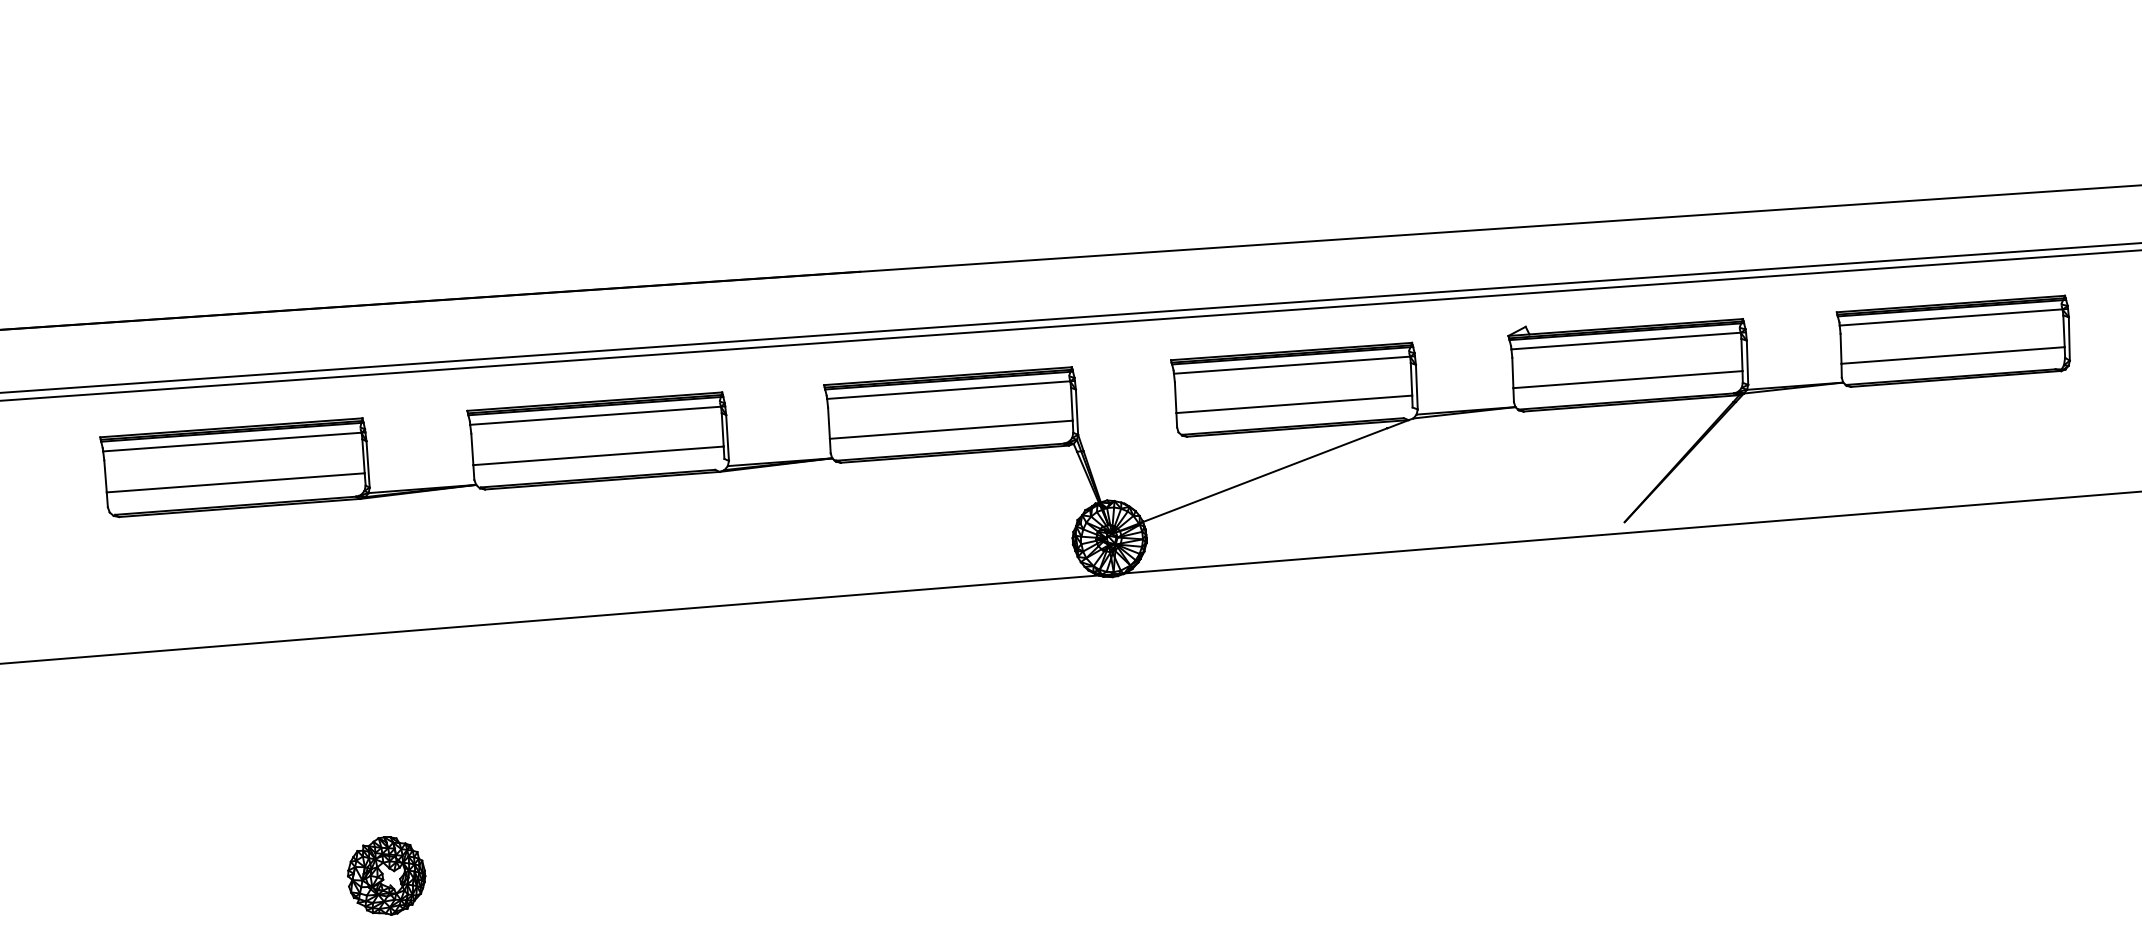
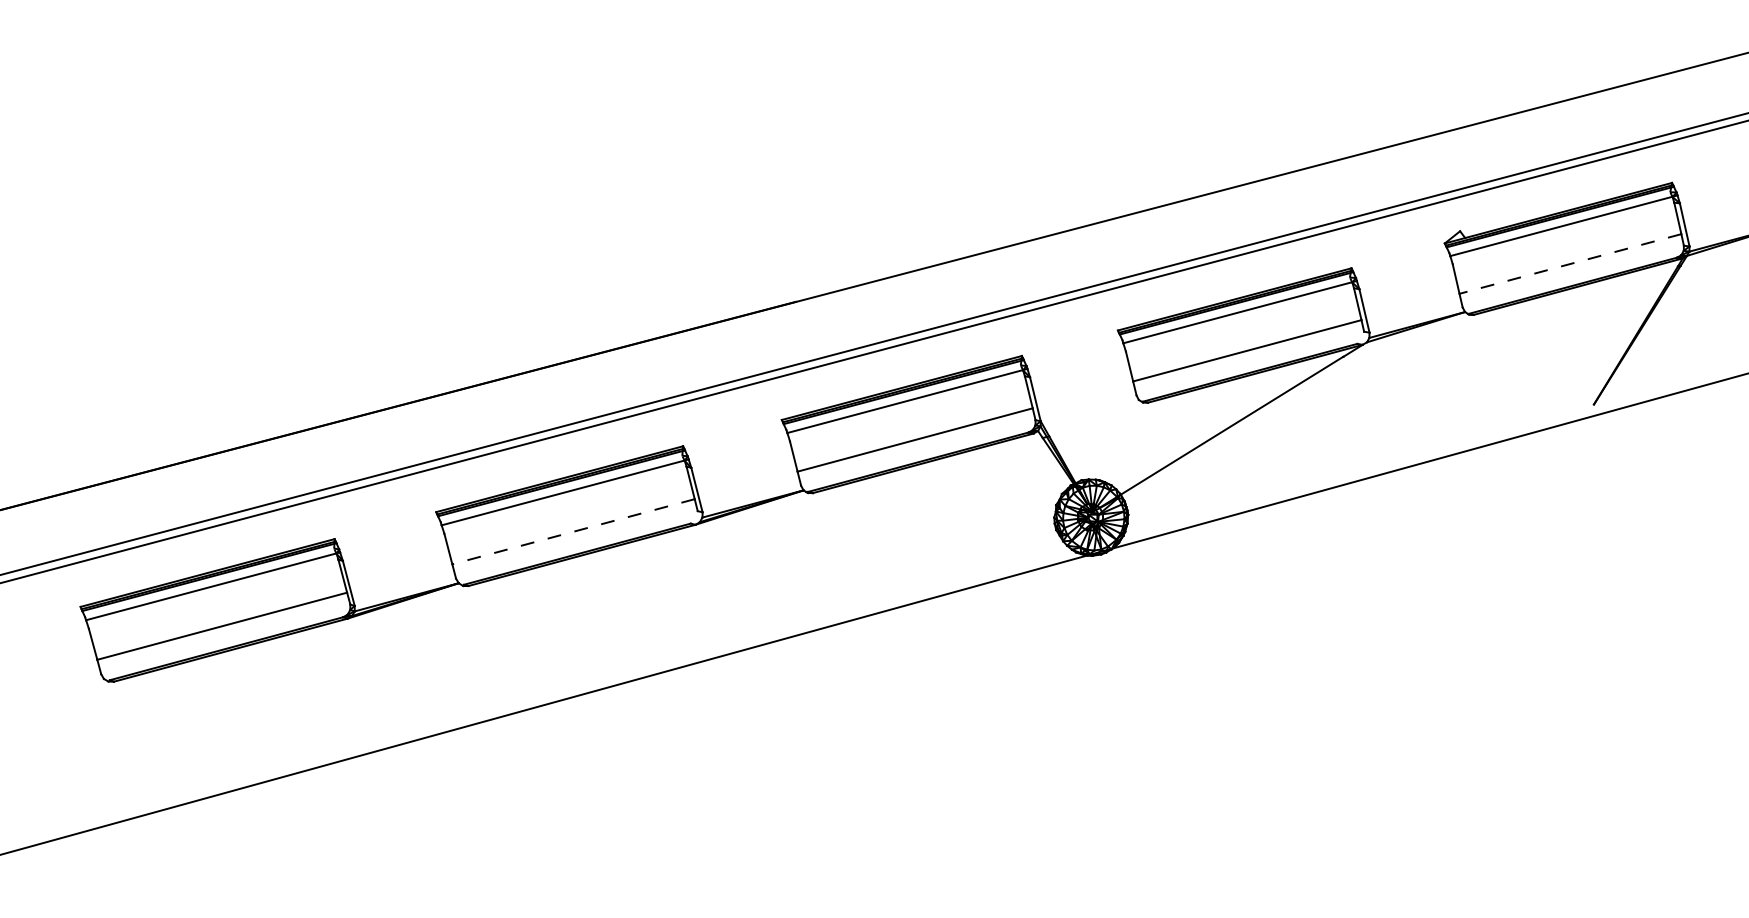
line: (1627, 379) -> (1569, 263), solid -> dashed
line: (598, 455) -> (573, 531), solid -> dashed

